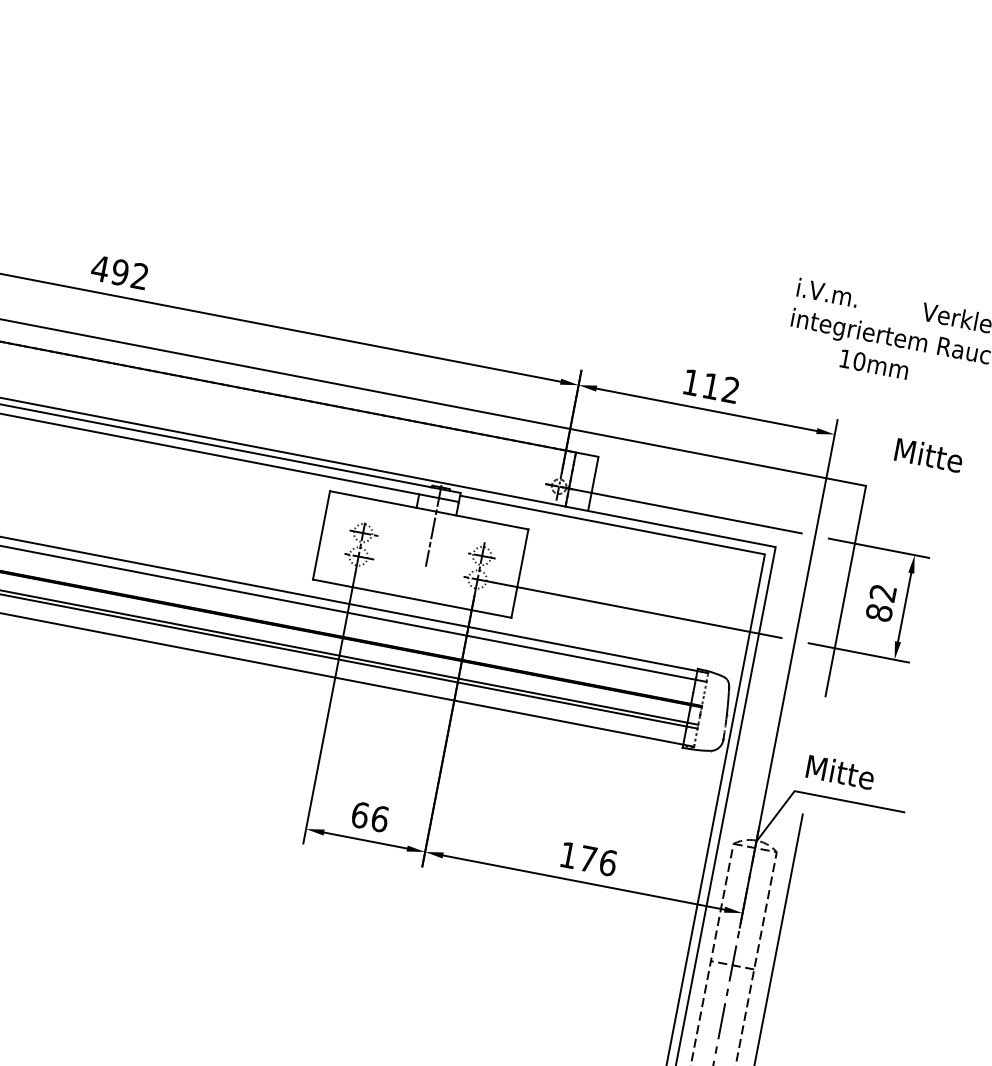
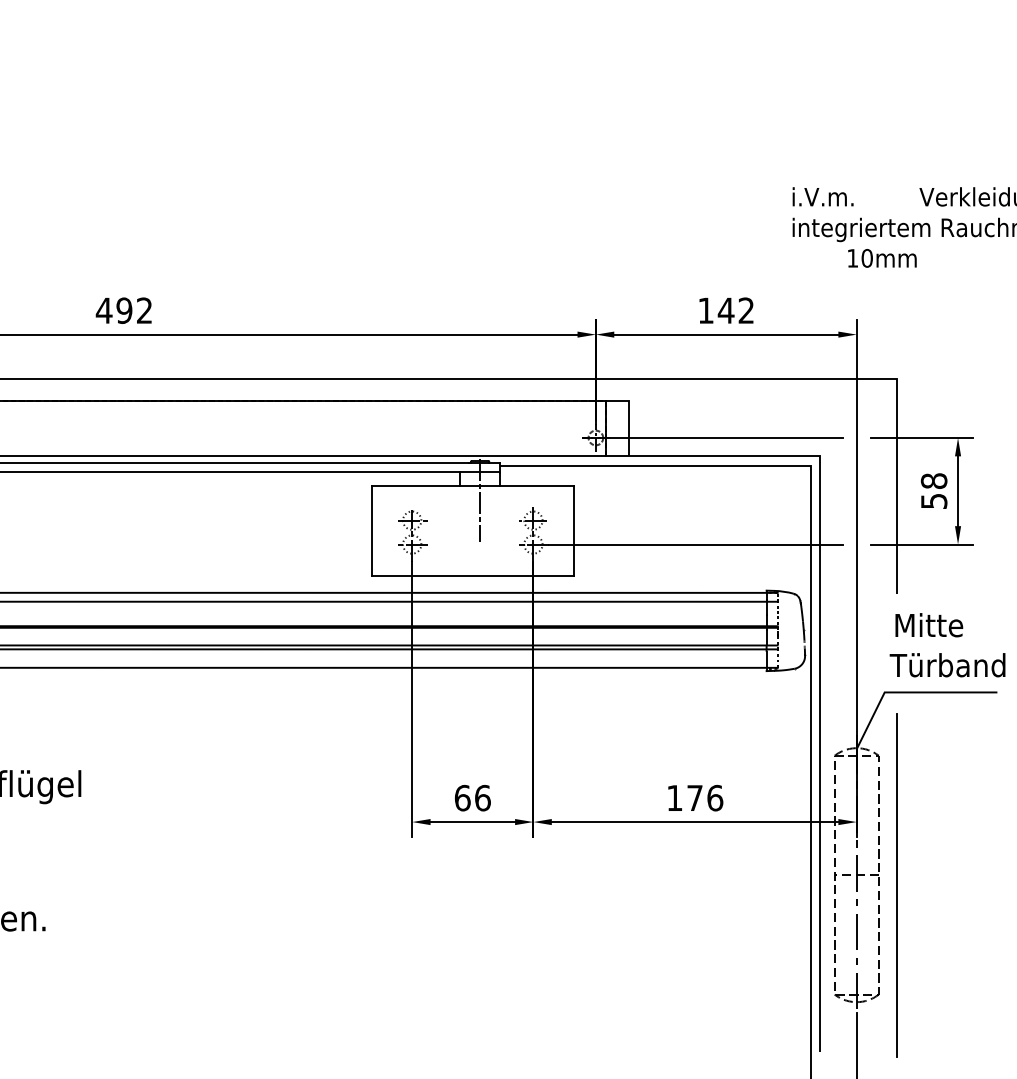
text: (710, 385) -> (725, 310), 112 -> 142
text: (929, 455) -> (929, 625), moved
text: (880, 603) -> (933, 491), 82 -> 58
text: (861, 776) -> (947, 665), Mitte -> Türband

